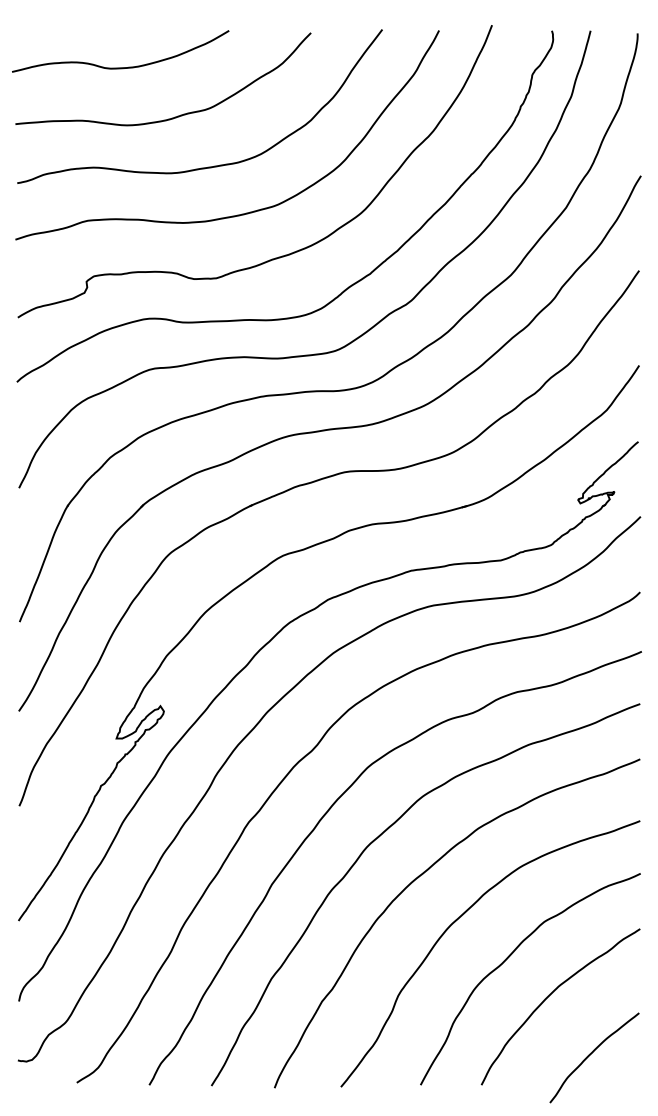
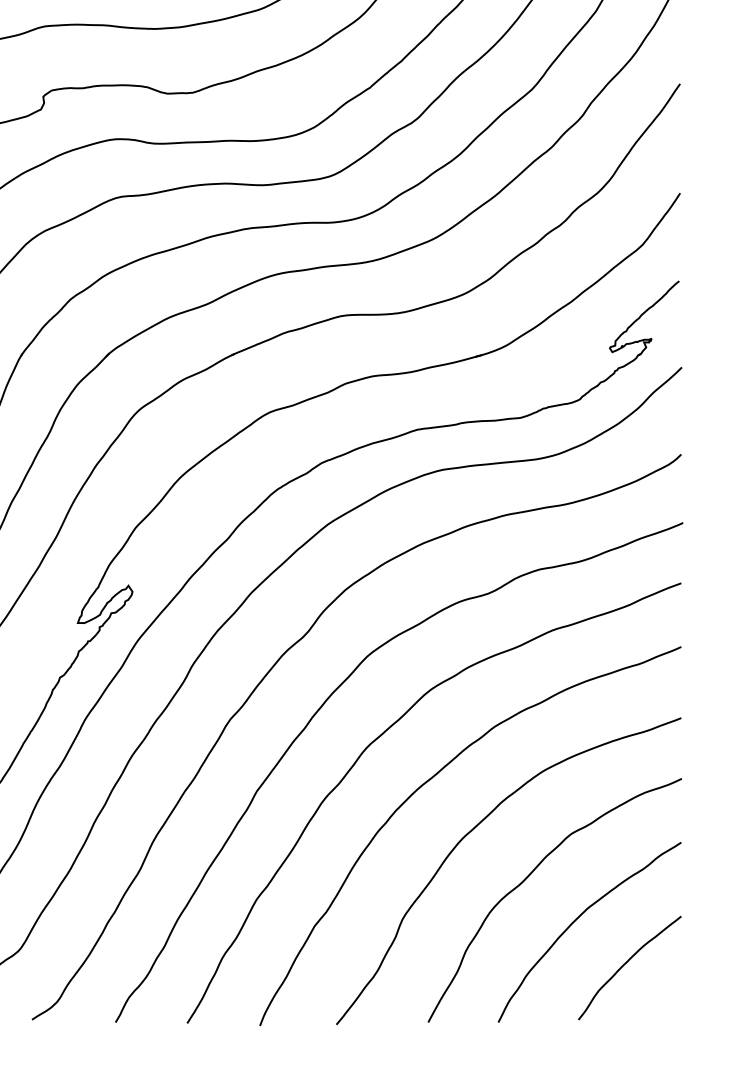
curve: (591, 1054) -> (626, 964), moved

